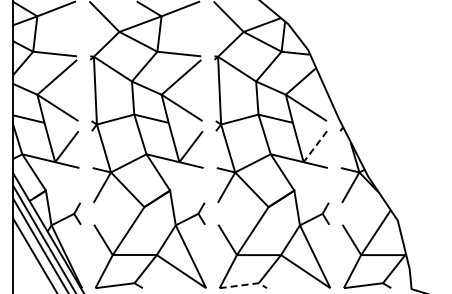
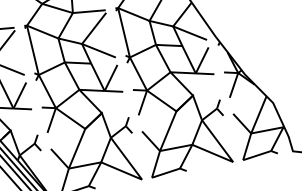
line: (315, 147) -> (202, 60), dashed -> solid
line: (245, 284) -> (170, 171), dashed -> solid

